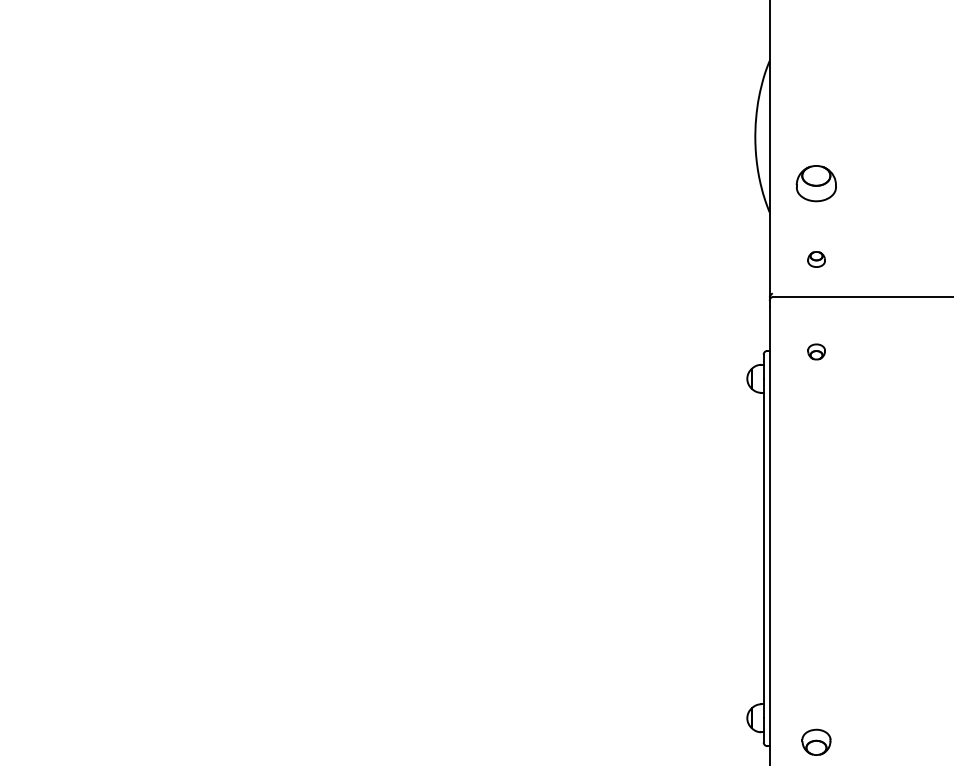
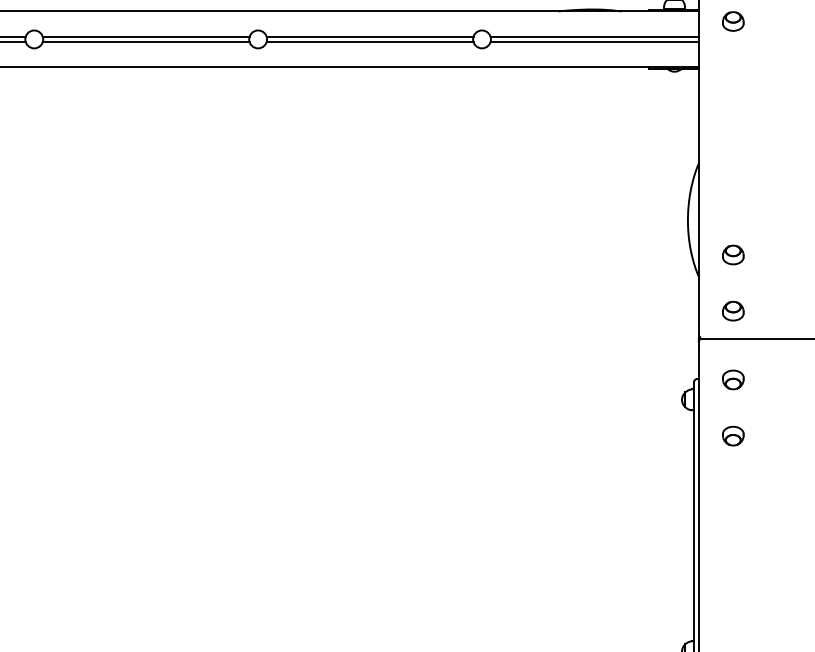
part: (816, 182) -> (733, 254), size x0.71
part: (816, 259) -> (733, 311), size x1.67
part: (816, 351) -> (733, 379), size x1.67
part: (816, 426) -> (733, 435), added

